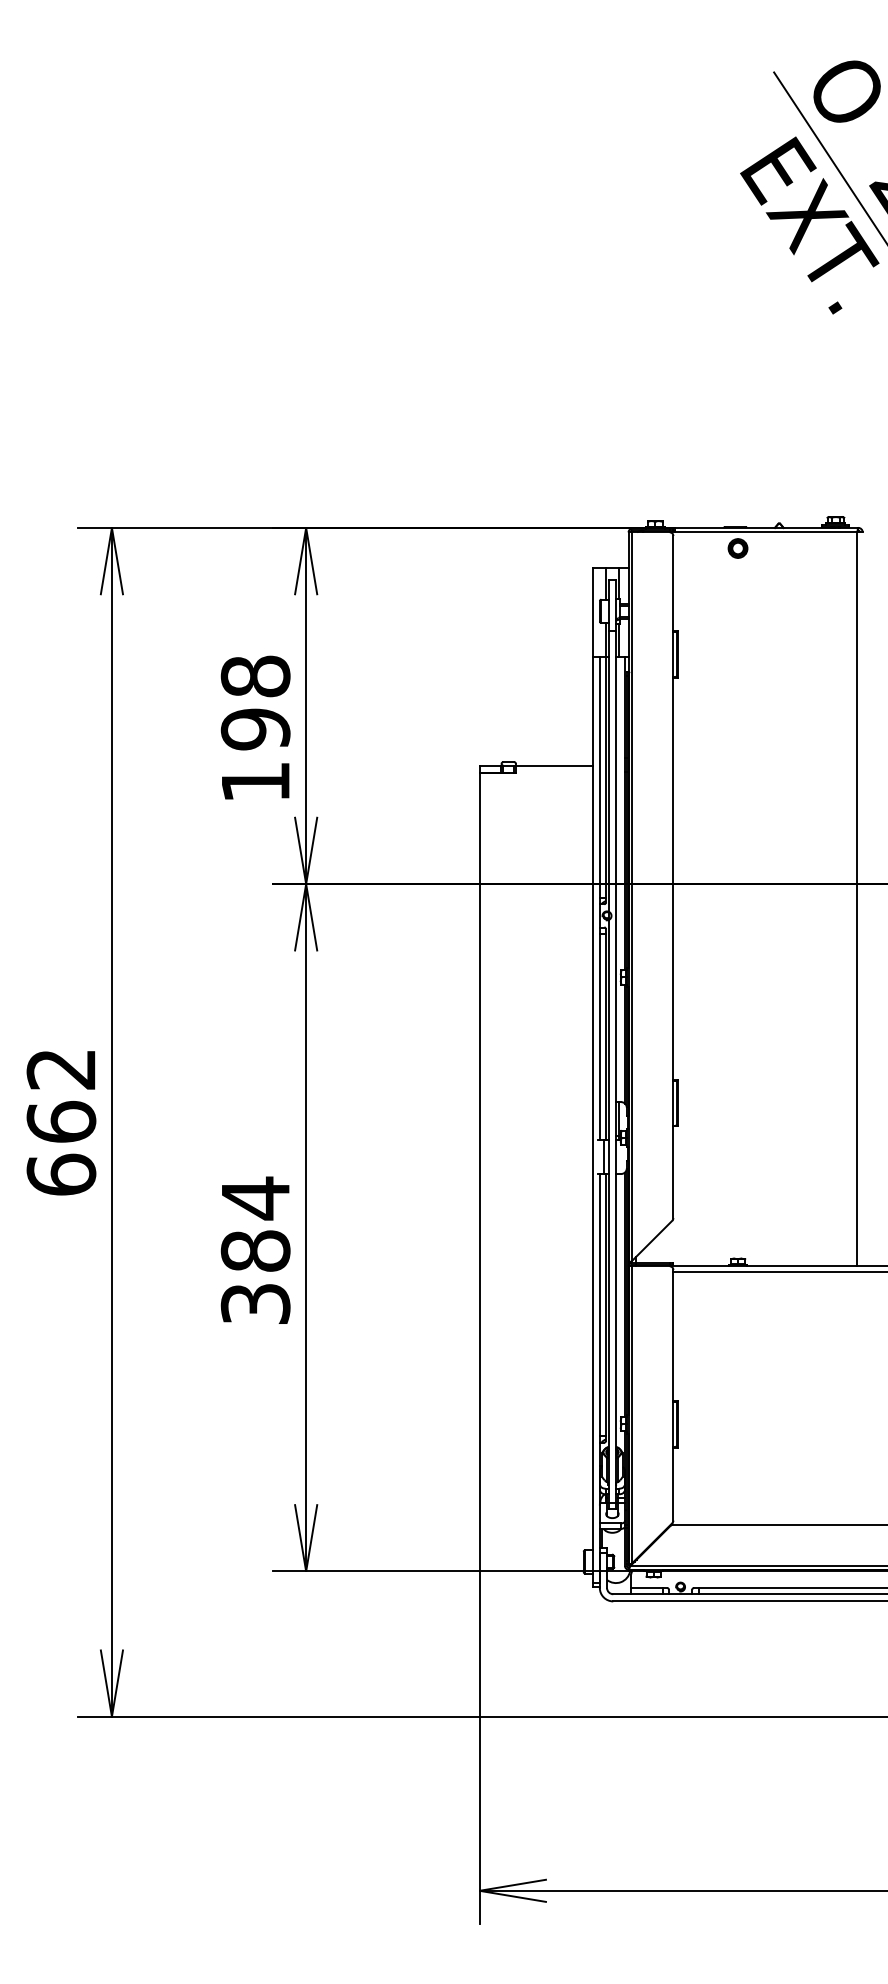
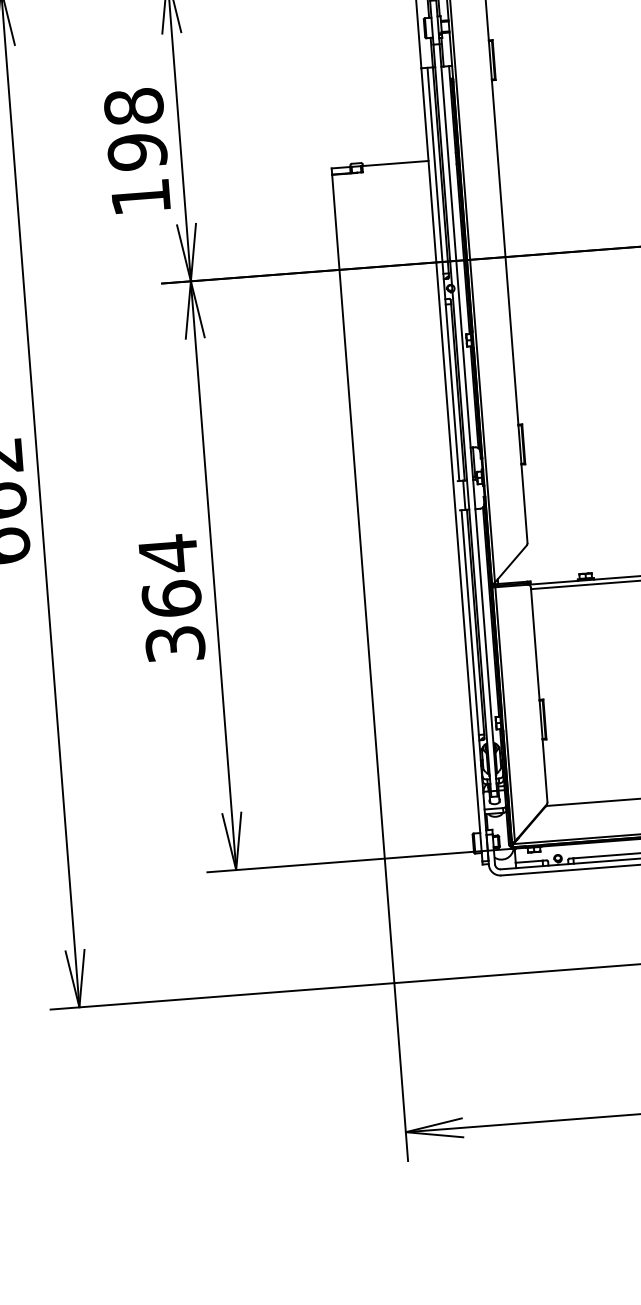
text: (255, 1250) -> (171, 598), 384 -> 364

